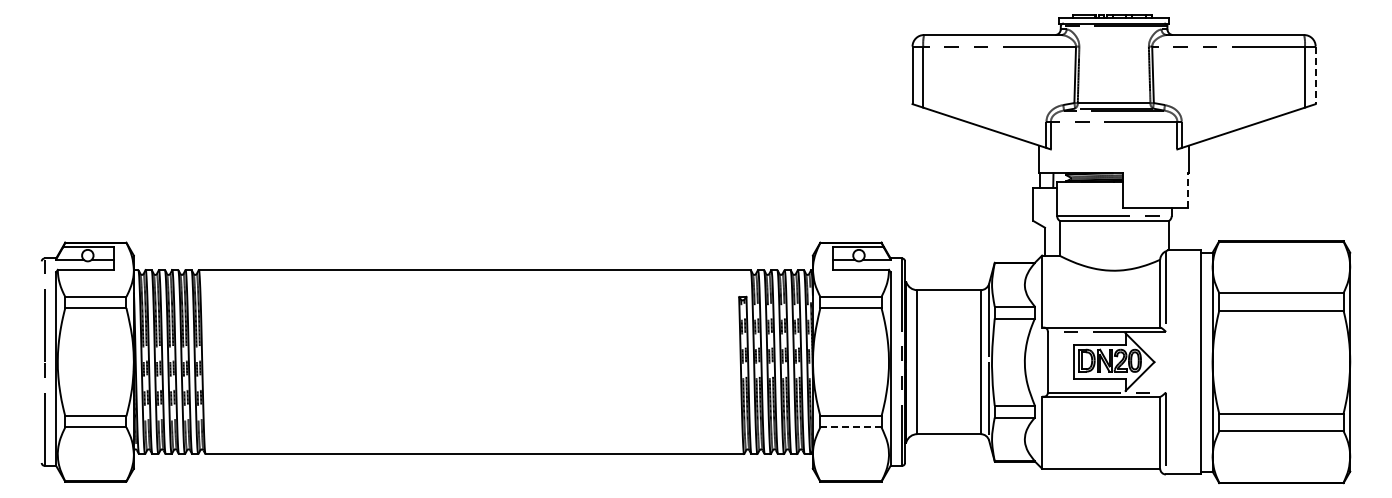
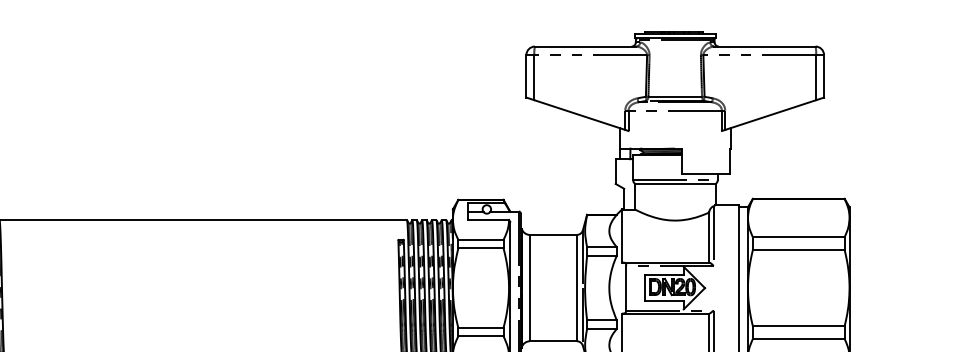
line: (1315, 75) -> (823, 76), dashed -> solid
line: (1188, 190) -> (730, 161), dashed -> solid
line: (850, 427) -> (480, 336), dashed -> solid

